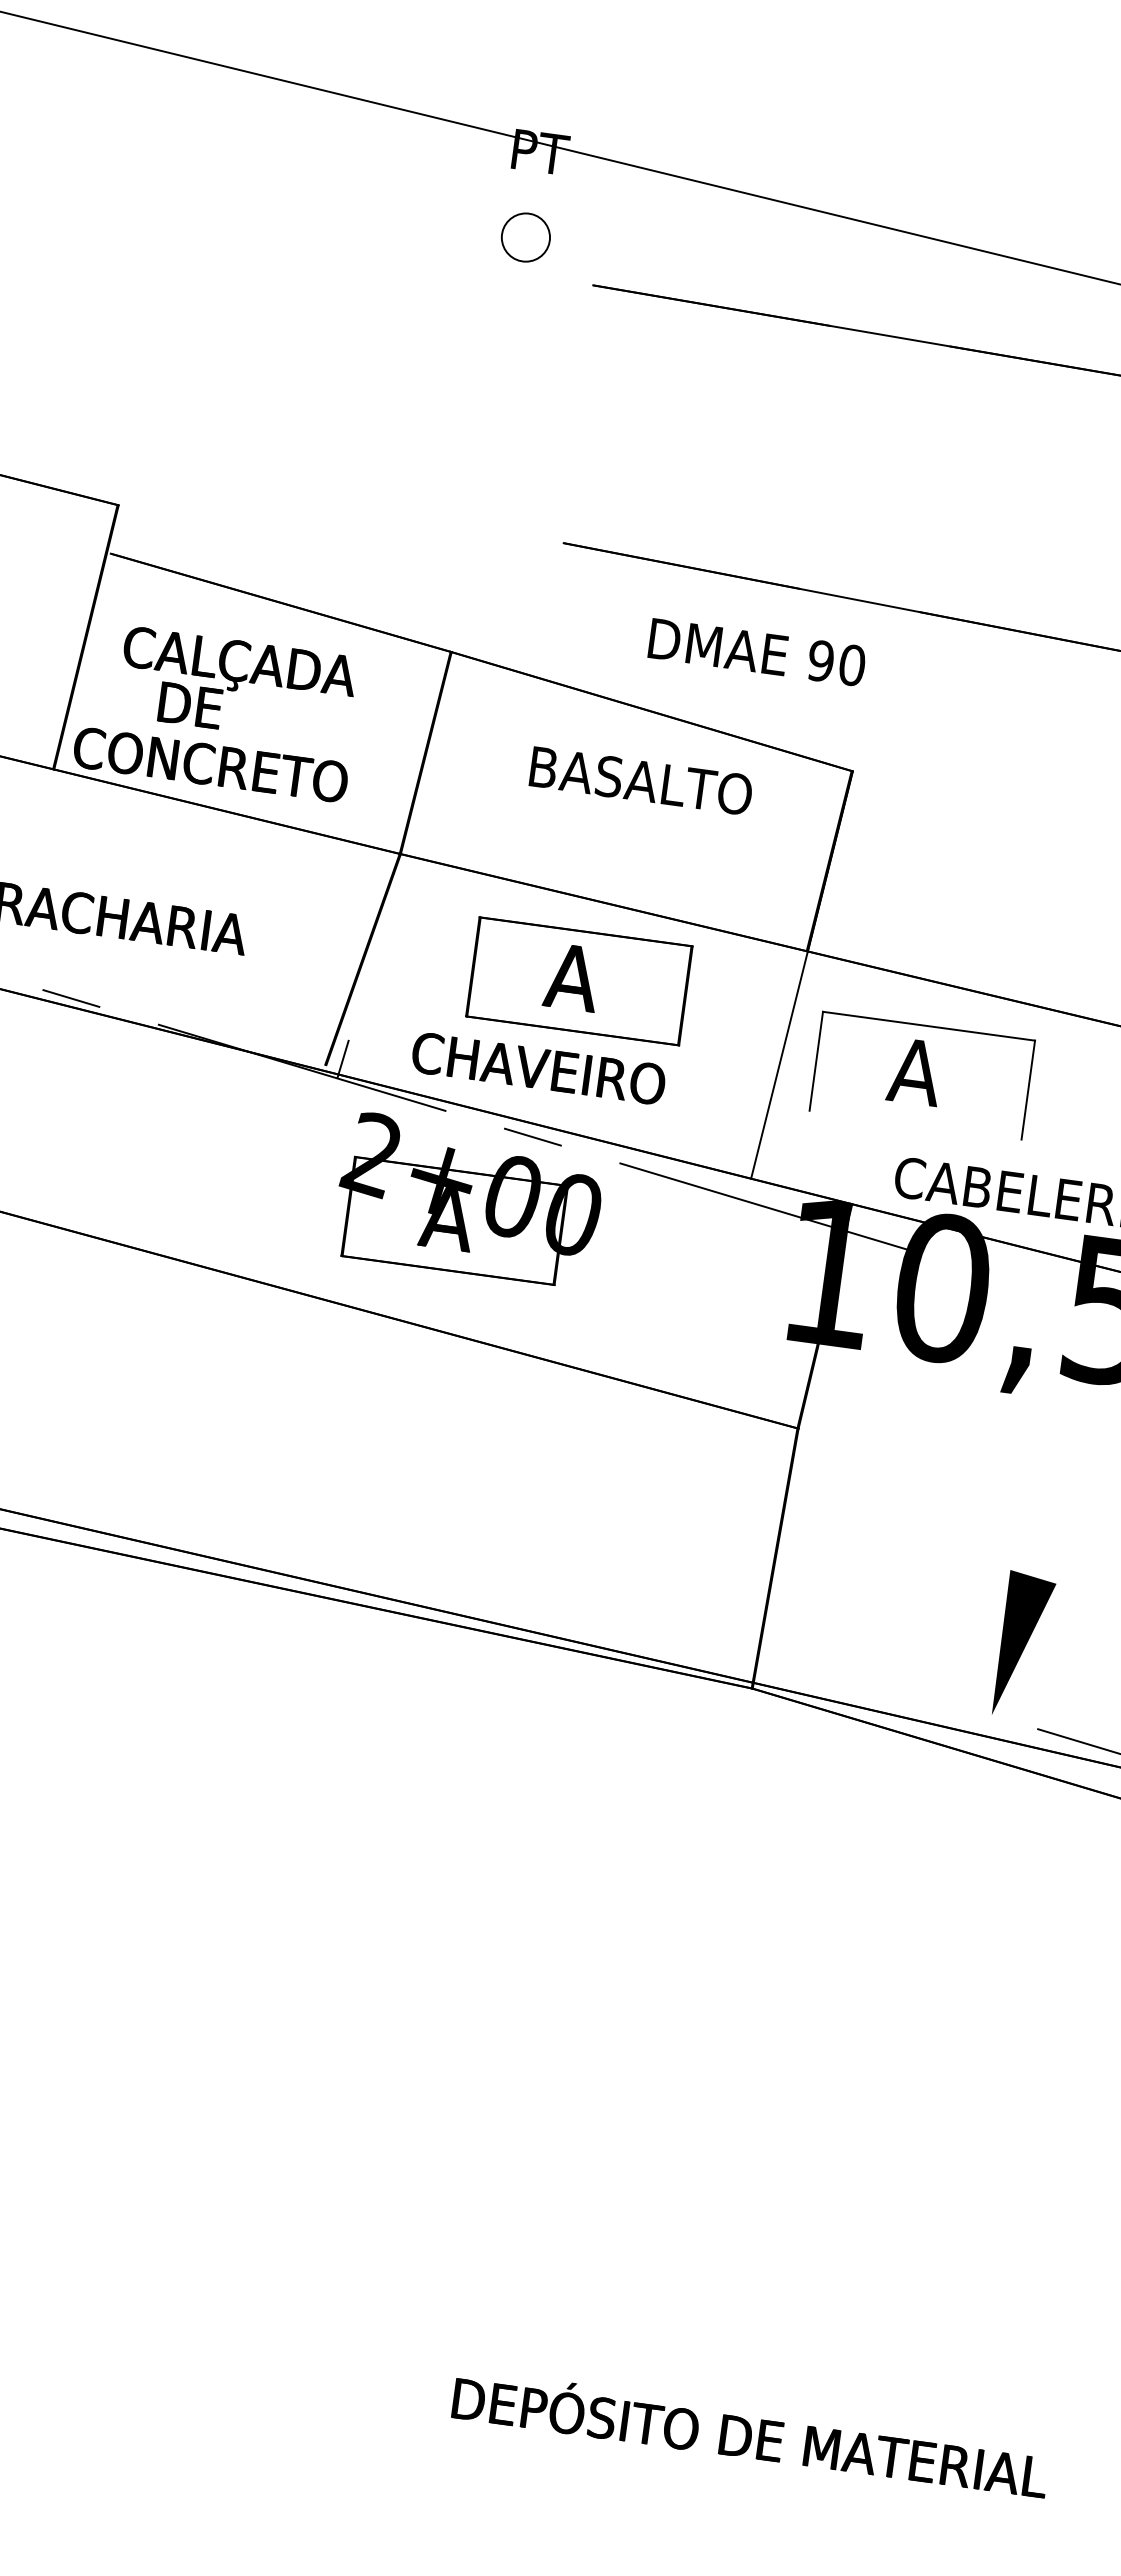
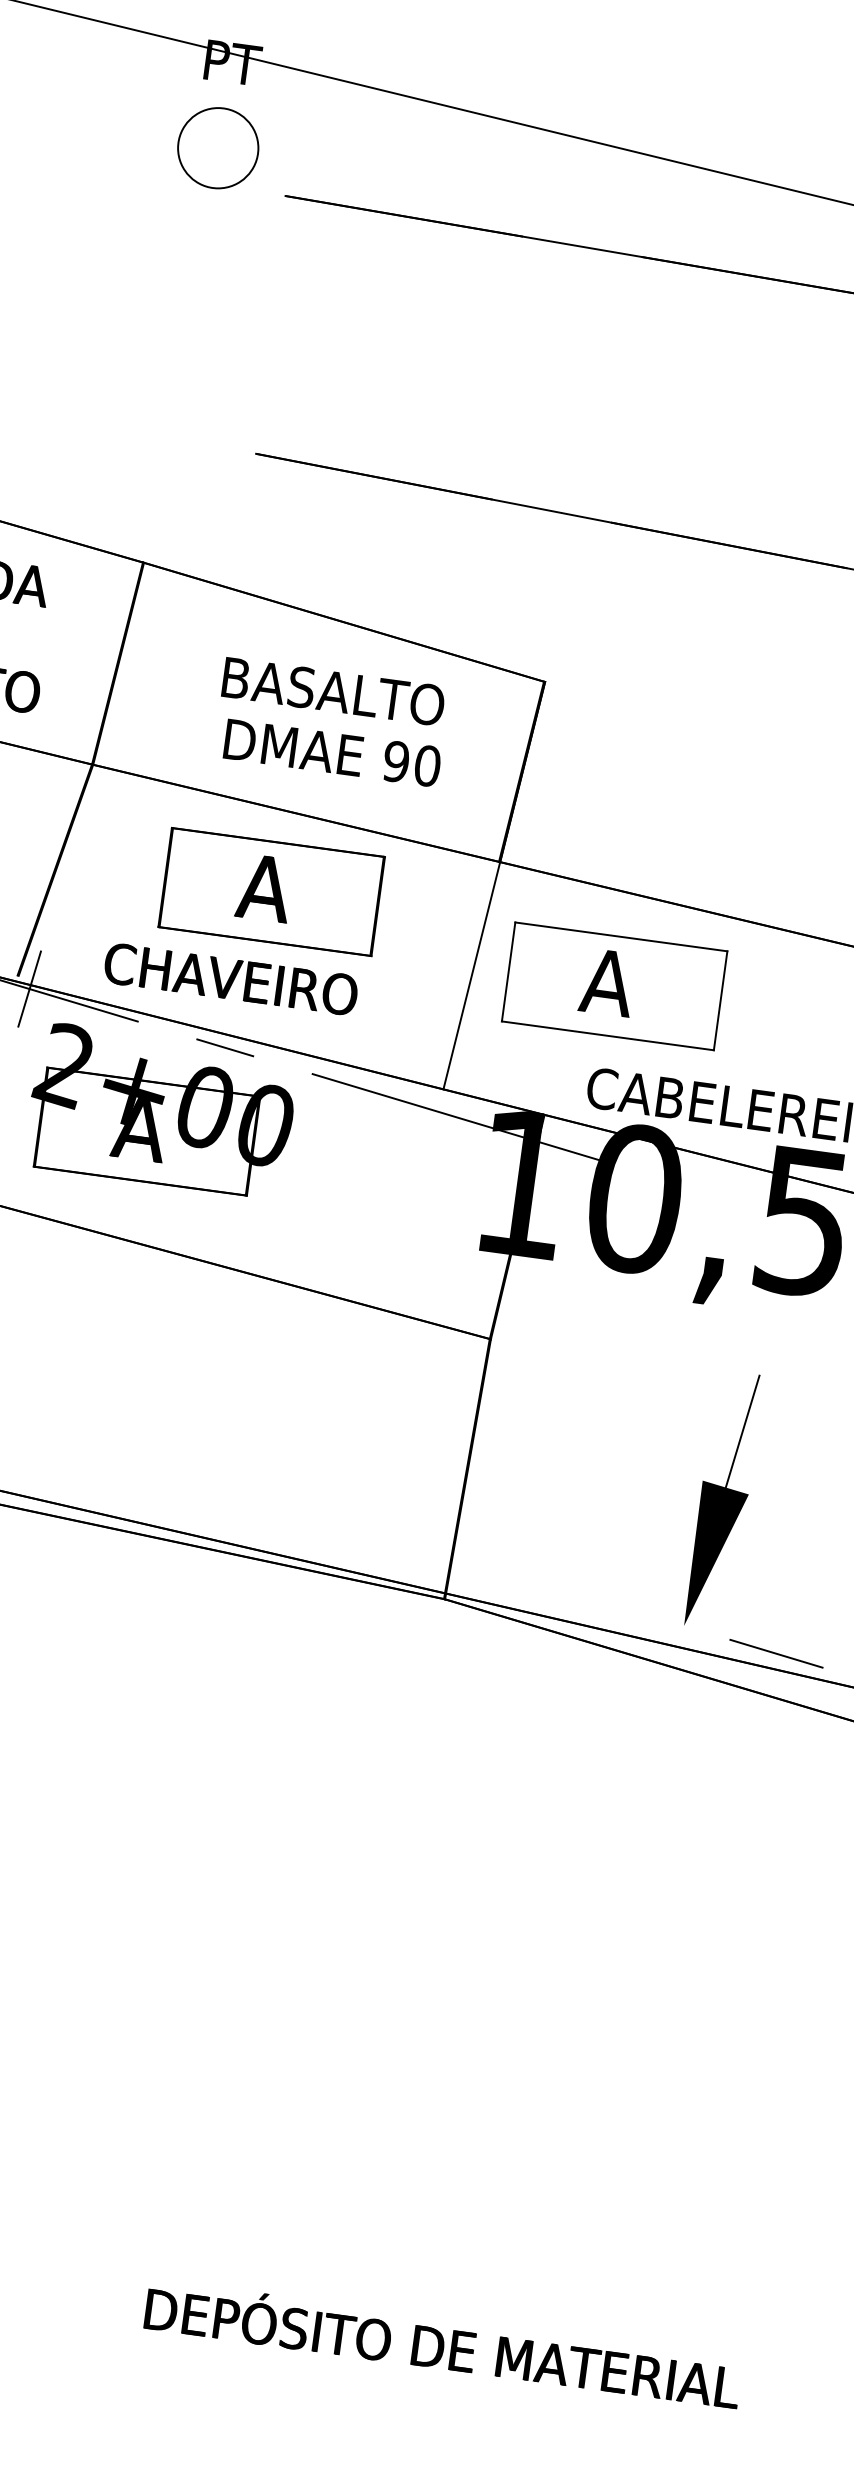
circle: (525, 237) -> (217, 148), size x1.67
text: (756, 652) -> (331, 753), moved
line: (331, 1097) -> (23, 1008), added
line: (915, 1124) -> (607, 1035), added
line: (1050, 1520) -> (742, 1431), added

